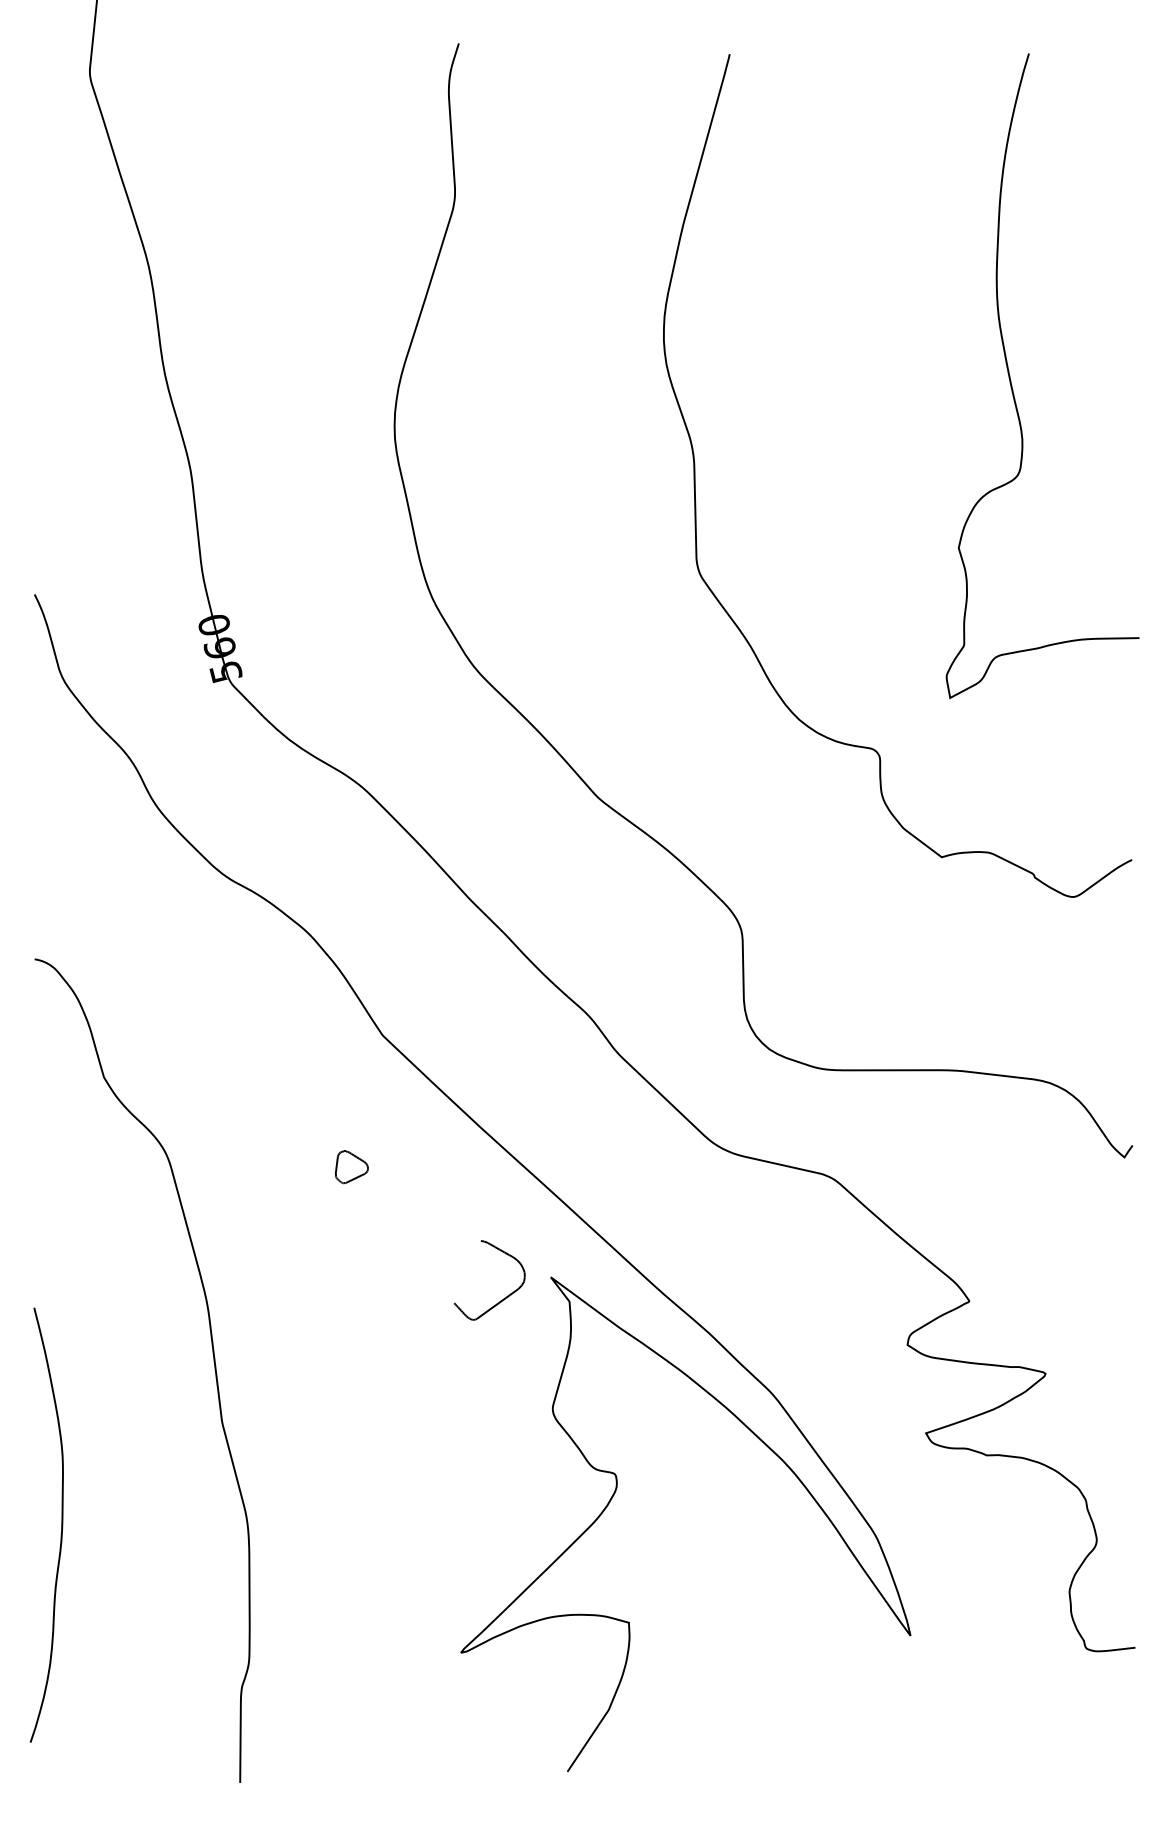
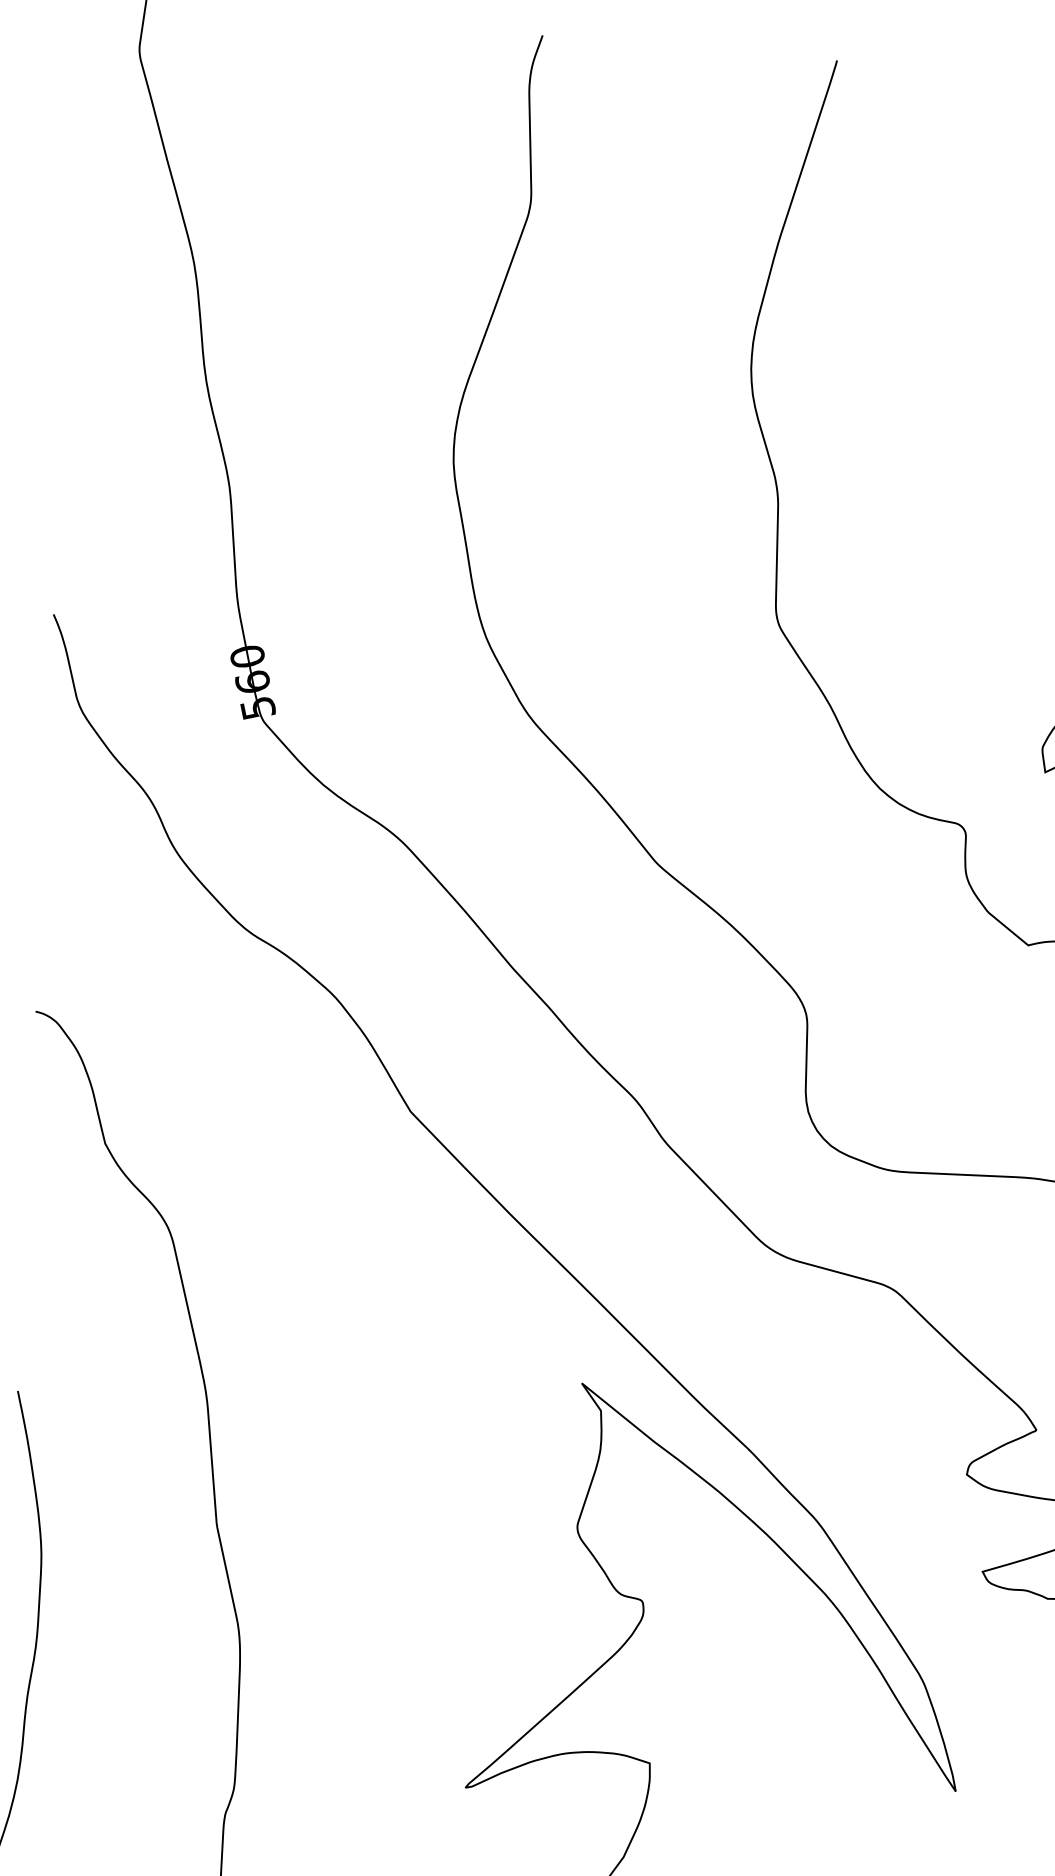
part: (351, 1167) -> (370, 1253), removed
part: (504, 1297) -> (530, 1403), removed

